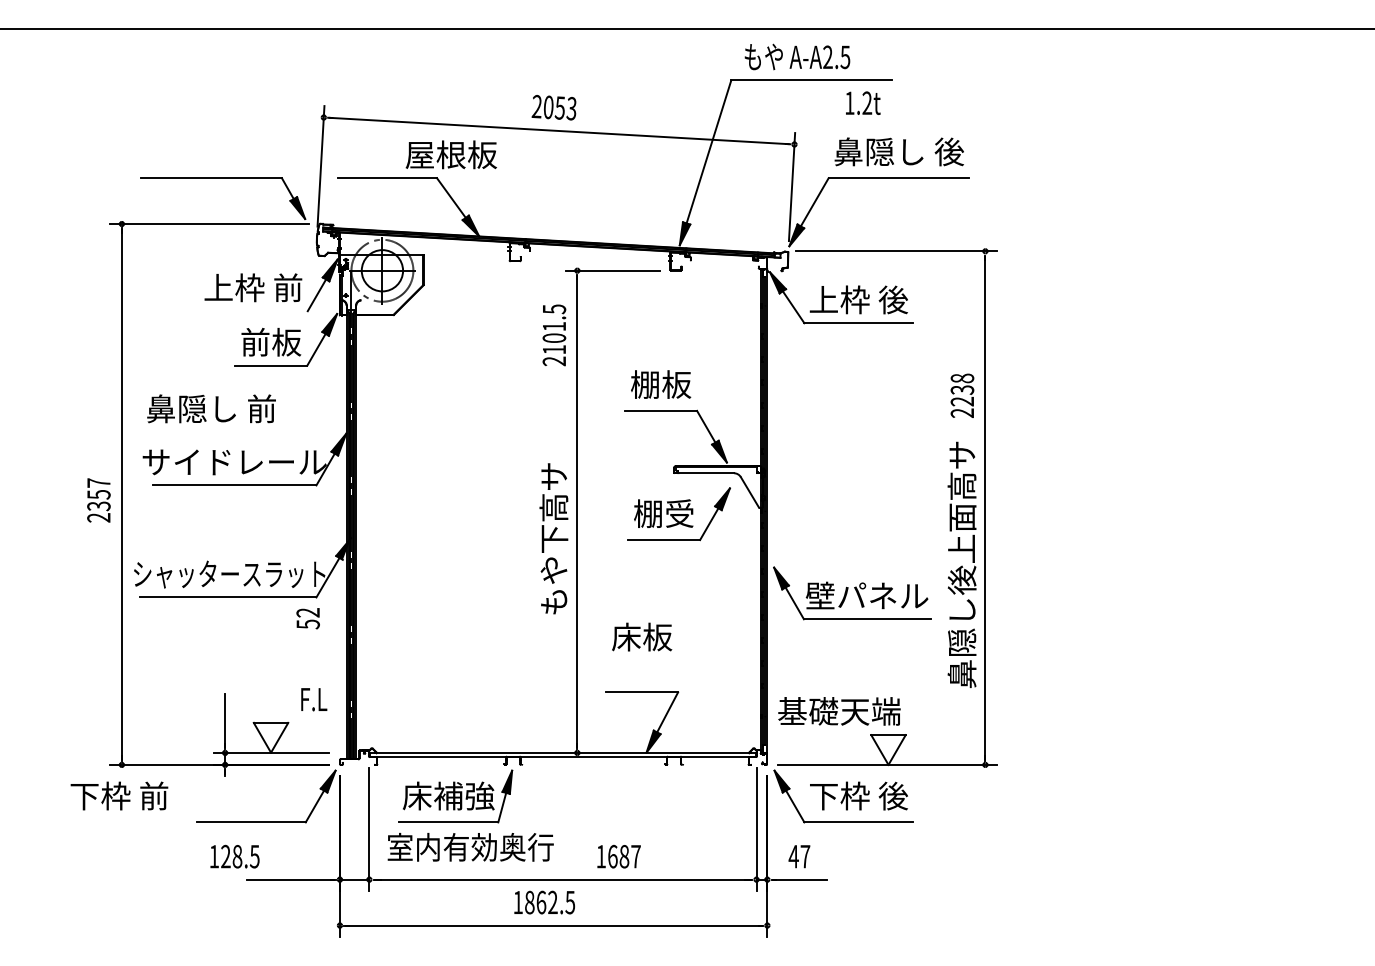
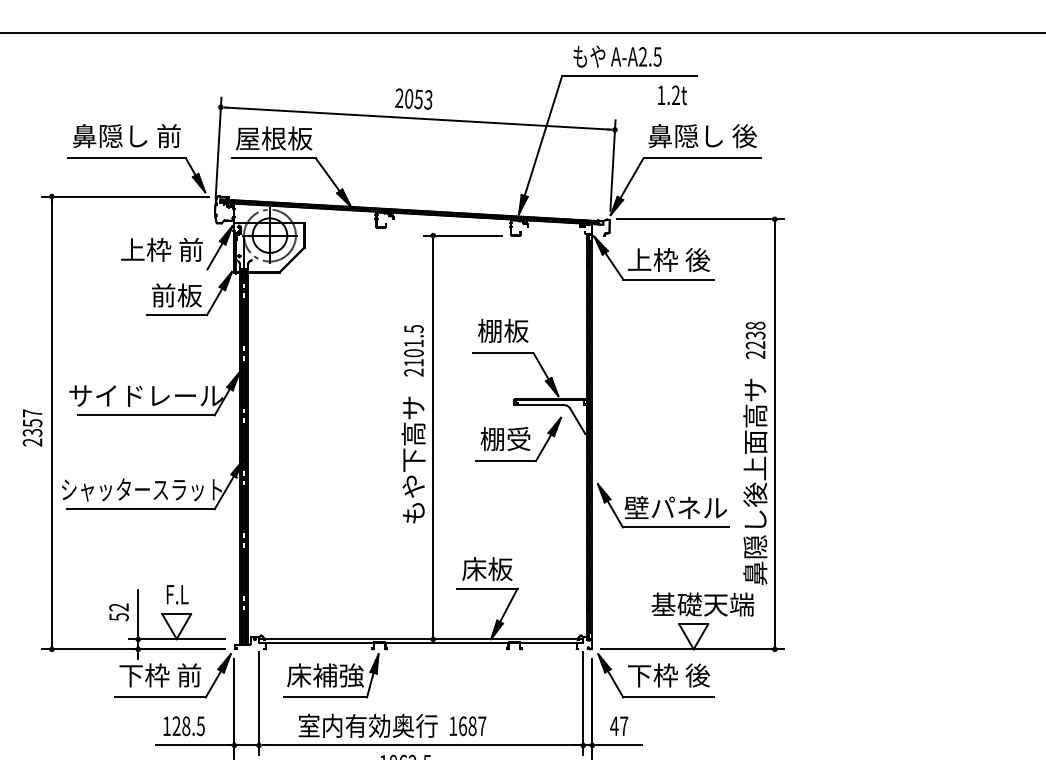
text: (450, 154) -> (273, 138), moved
text: (554, 335) -> (414, 350), moved
text: (211, 408) -> (126, 135), moved
text: (307, 618) -> (118, 612), moved
text: (642, 636) -> (487, 568), moved
text: (314, 699) -> (177, 594), moved
text: (839, 711) -> (702, 604), moved
text: (119, 795) -> (160, 674), moved
text: (470, 847) -> (368, 726), moved
text: (234, 856) -> (183, 726), moved

